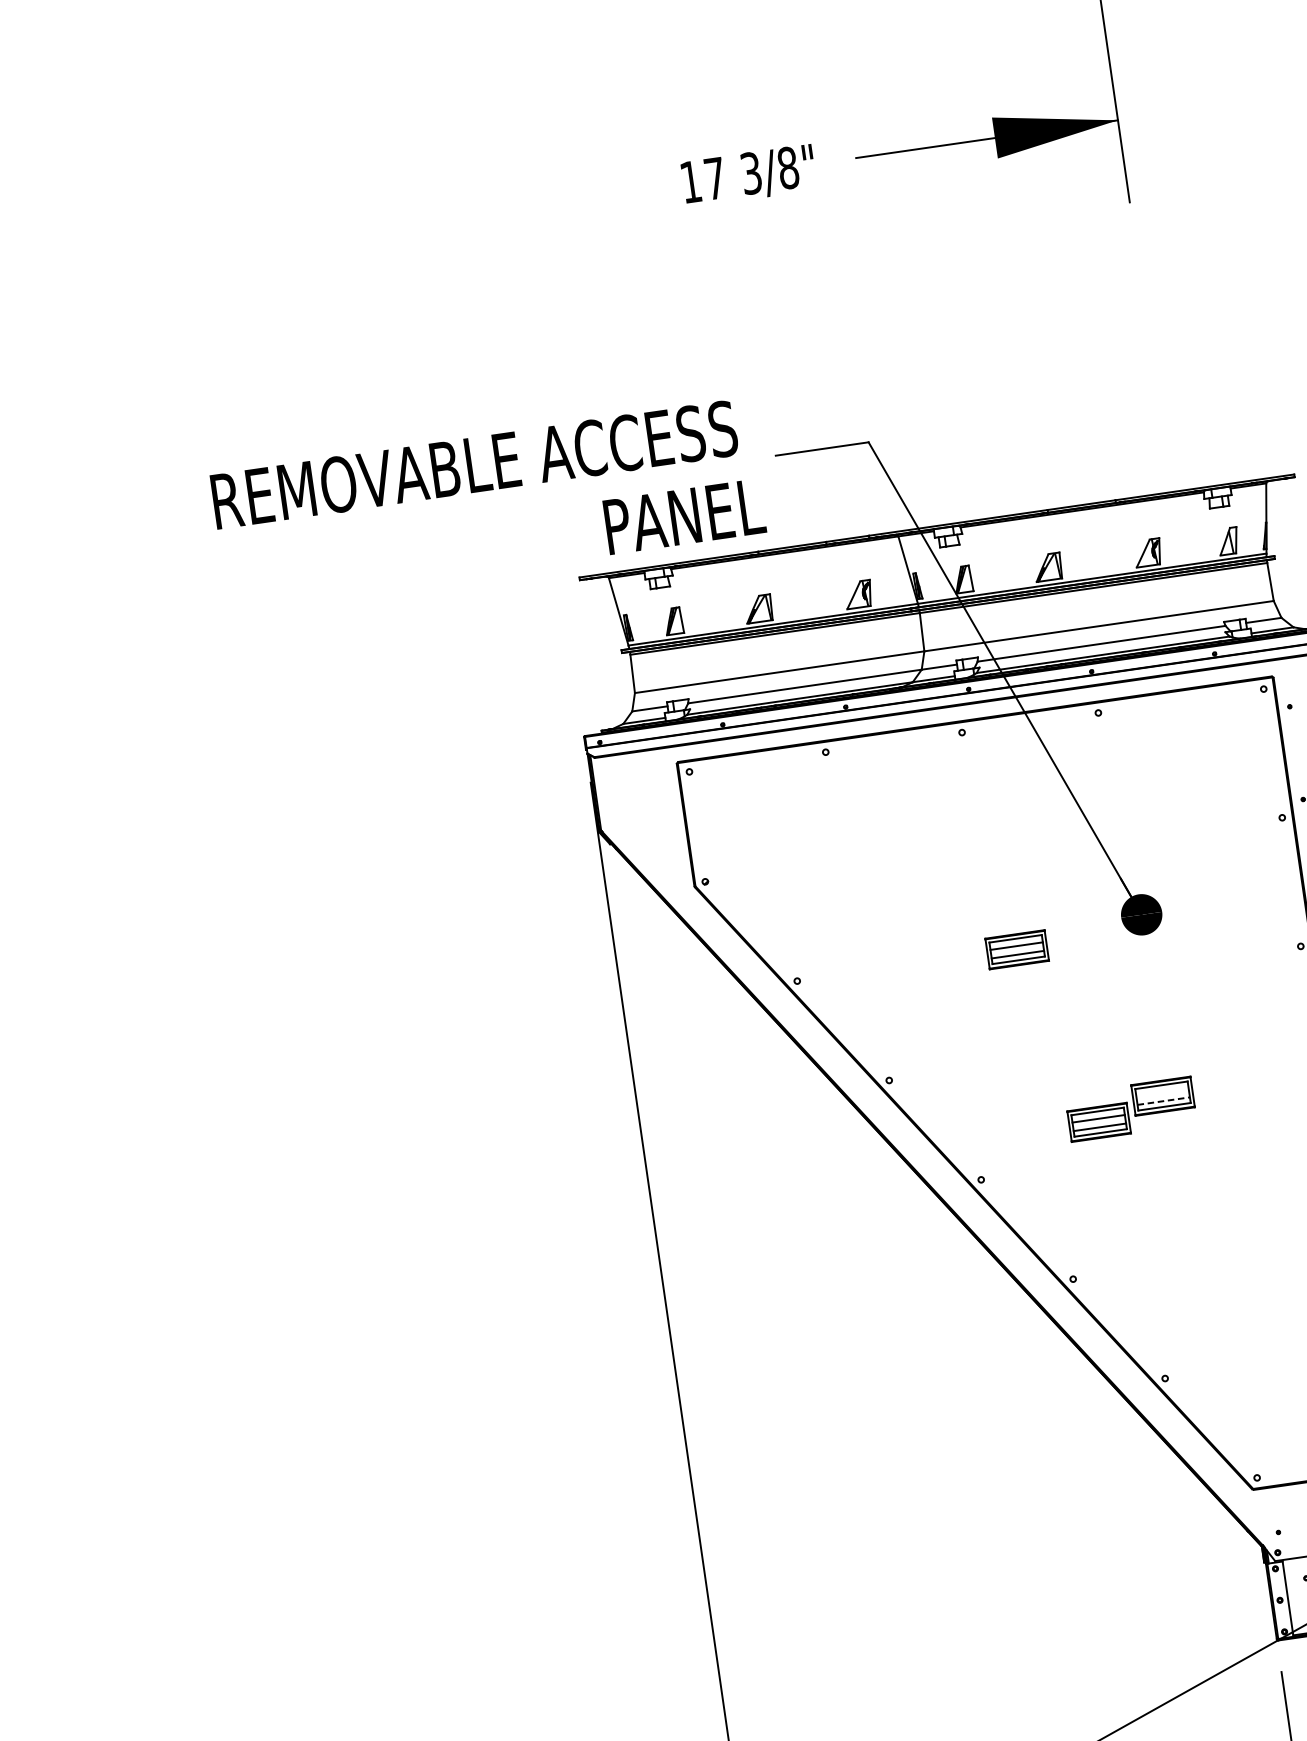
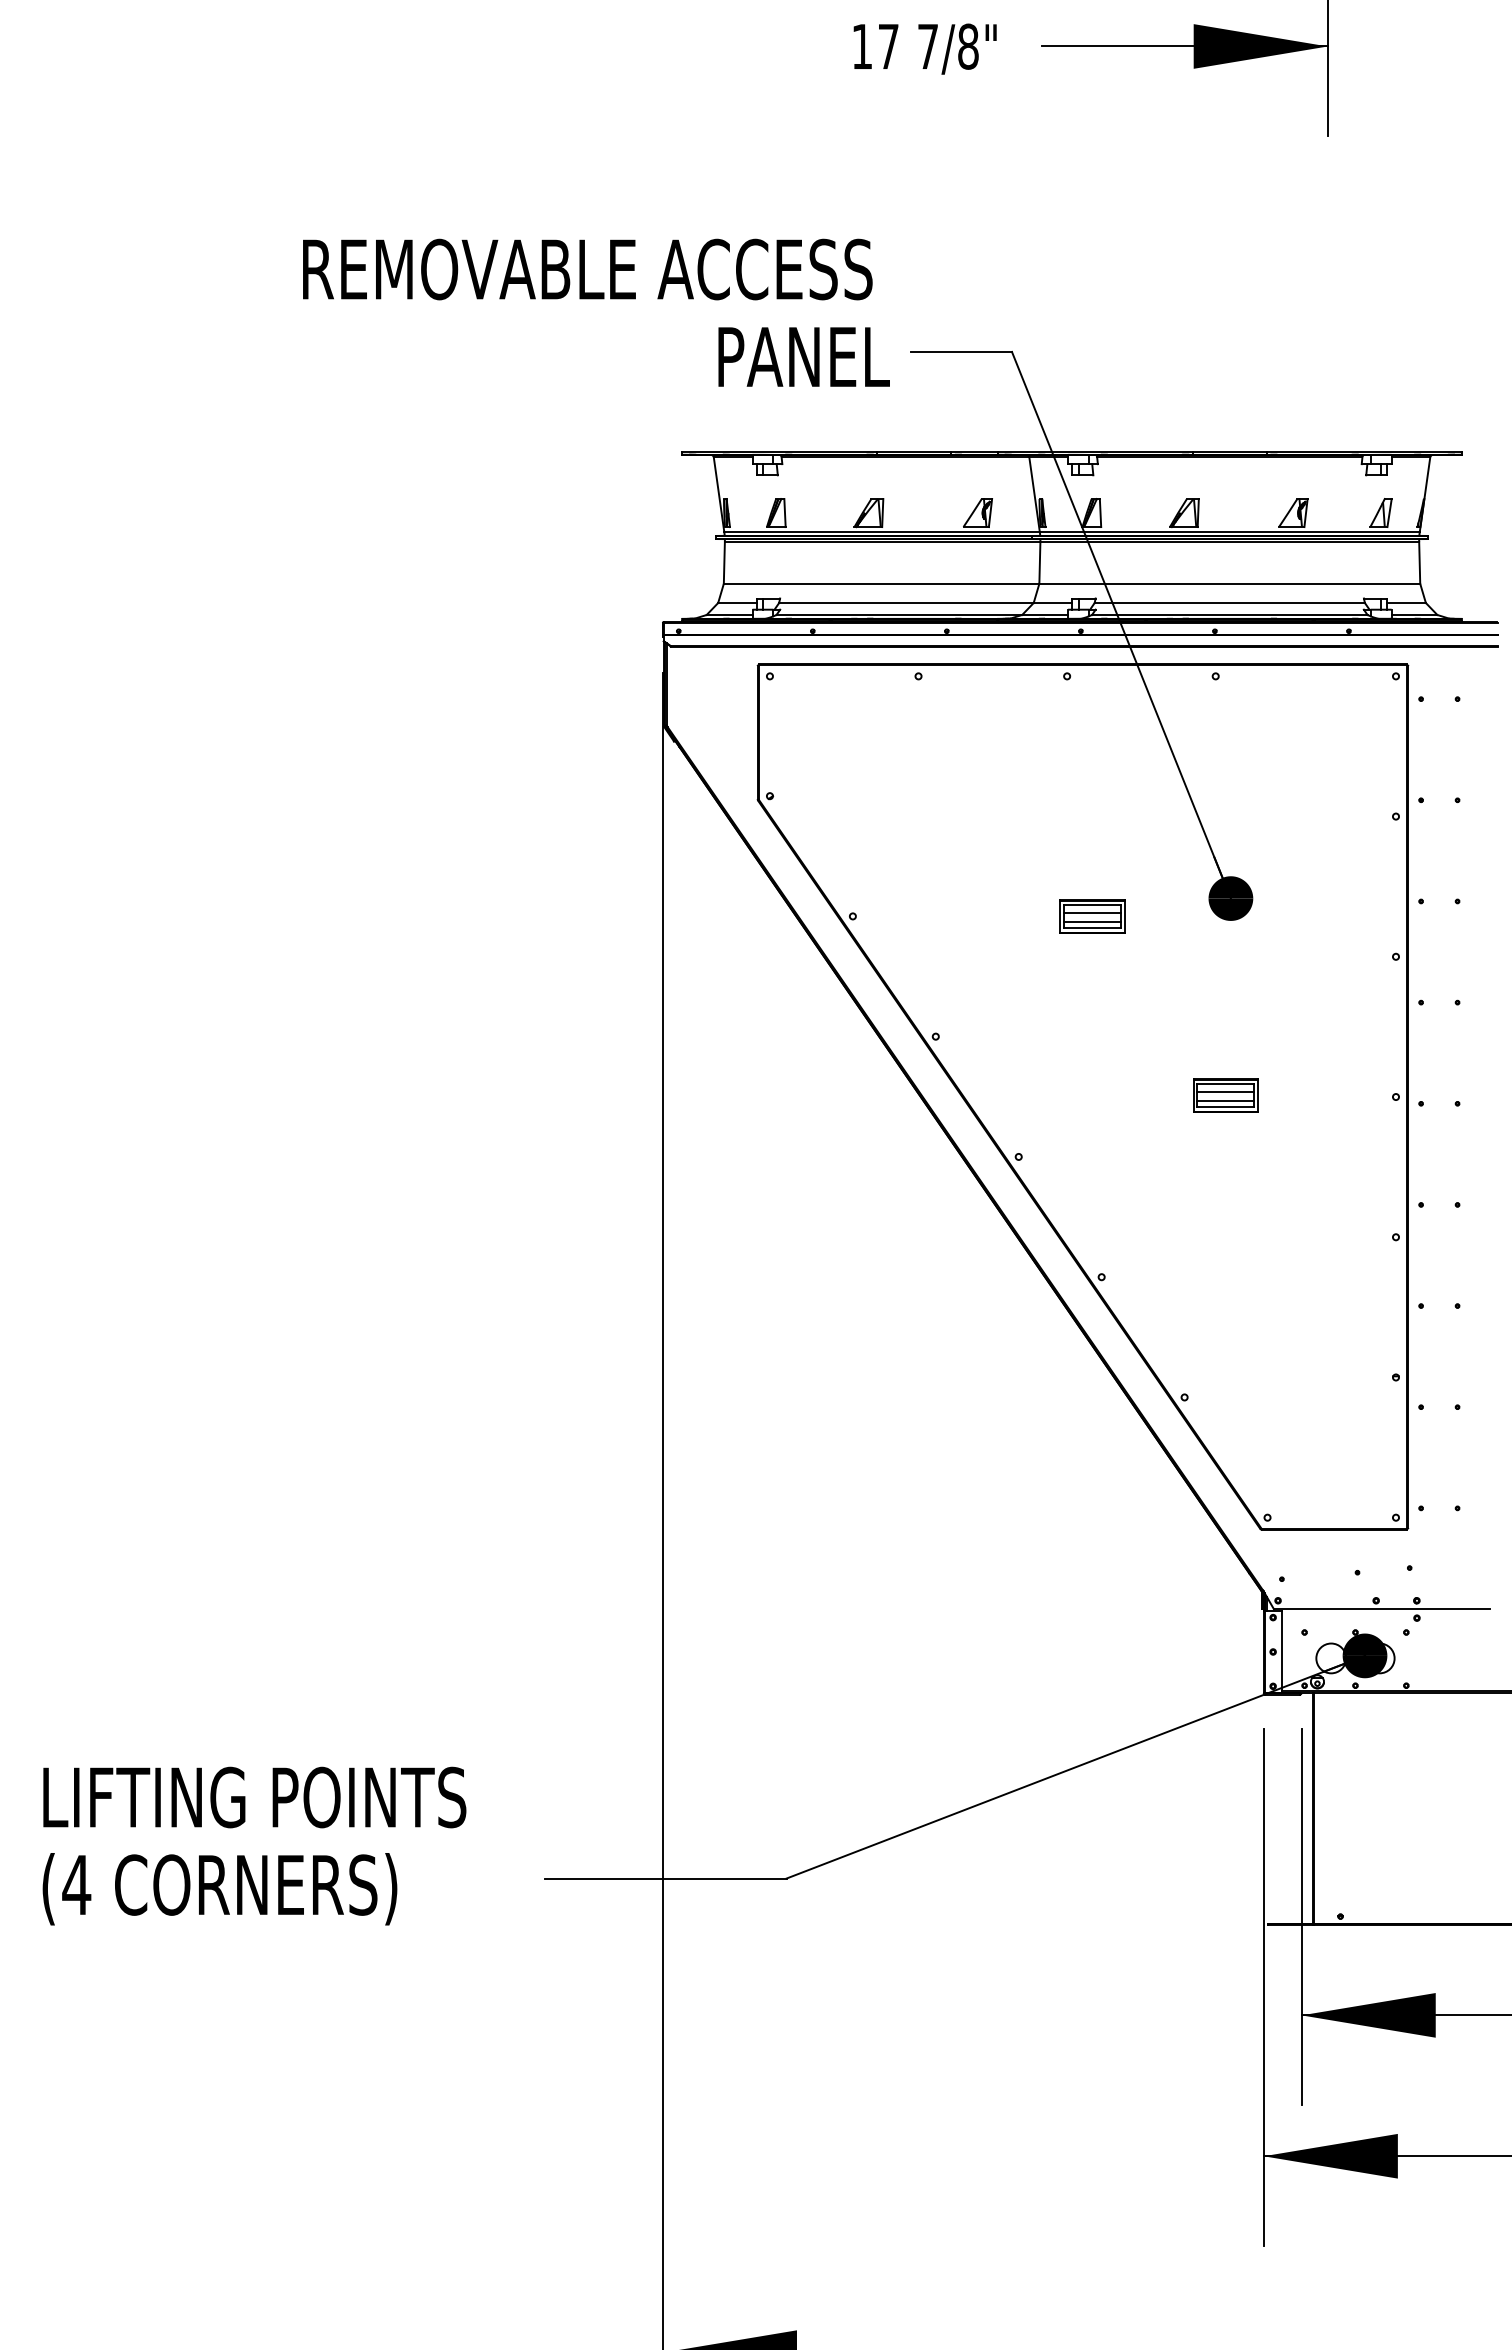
text: (750, 173) -> (927, 46), 3/8" -> 7/8"
text: (488, 503) -> (596, 312), moved
line: (1162, 1092) -> (1225, 1091), added
line: (1163, 1100) -> (1225, 1100), dashed -> solid
part: (1099, 1122) -> (1153, 1113), removed

